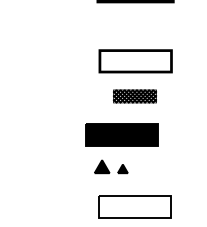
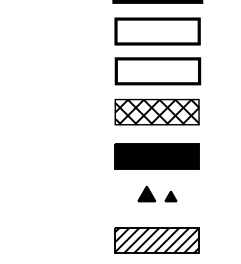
part: (135, 27) -> (157, 31), added
part: (134, 96) -> (156, 112), size x1.67
part: (121, 134) -> (156, 156), moved
part: (111, 166) -> (157, 193), moved
hatch: (135, 206) -> (157, 240), added

